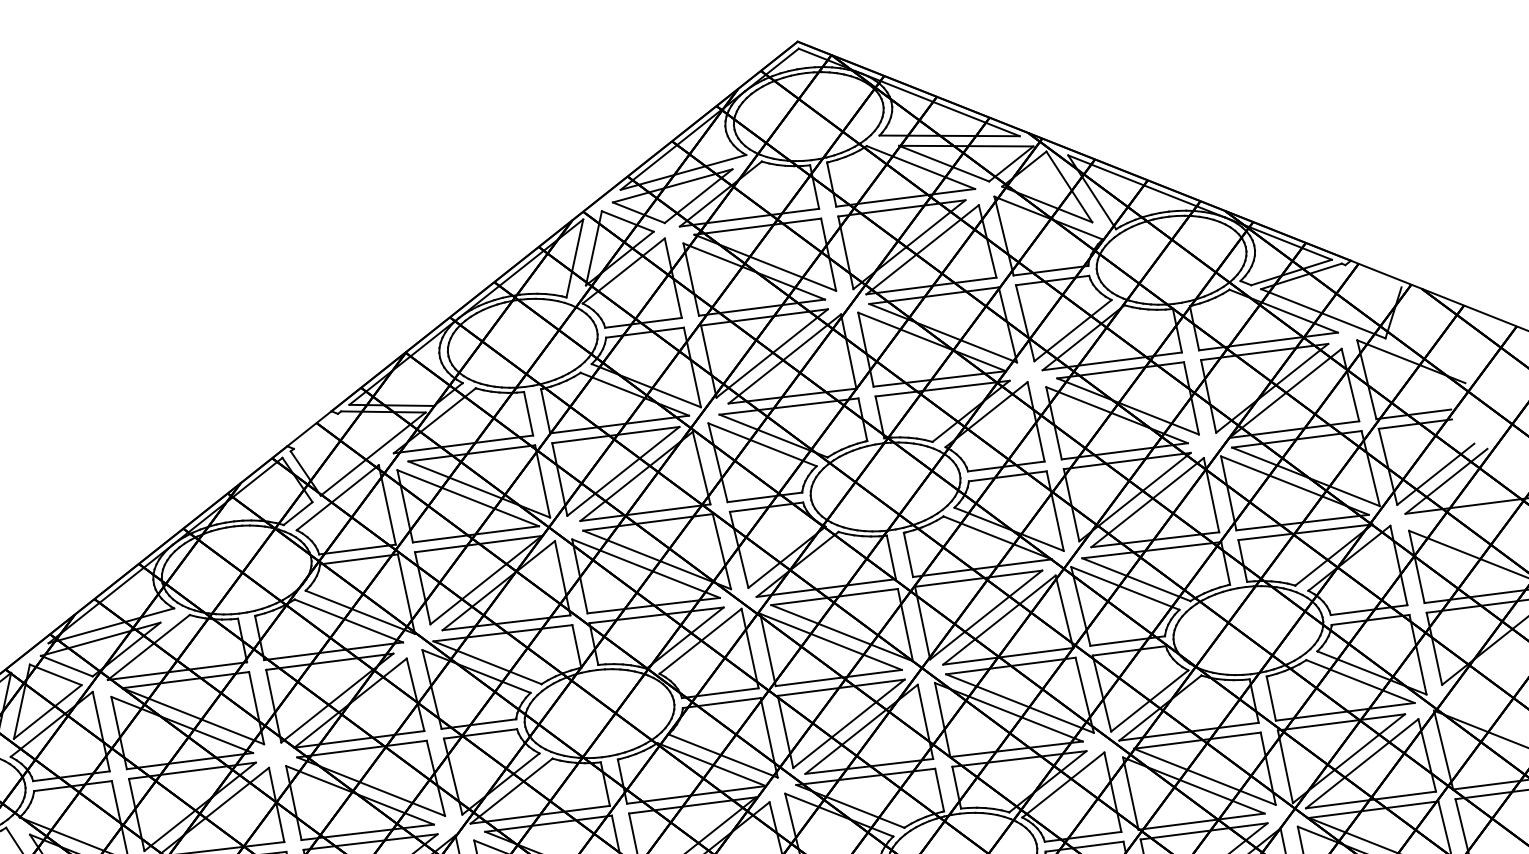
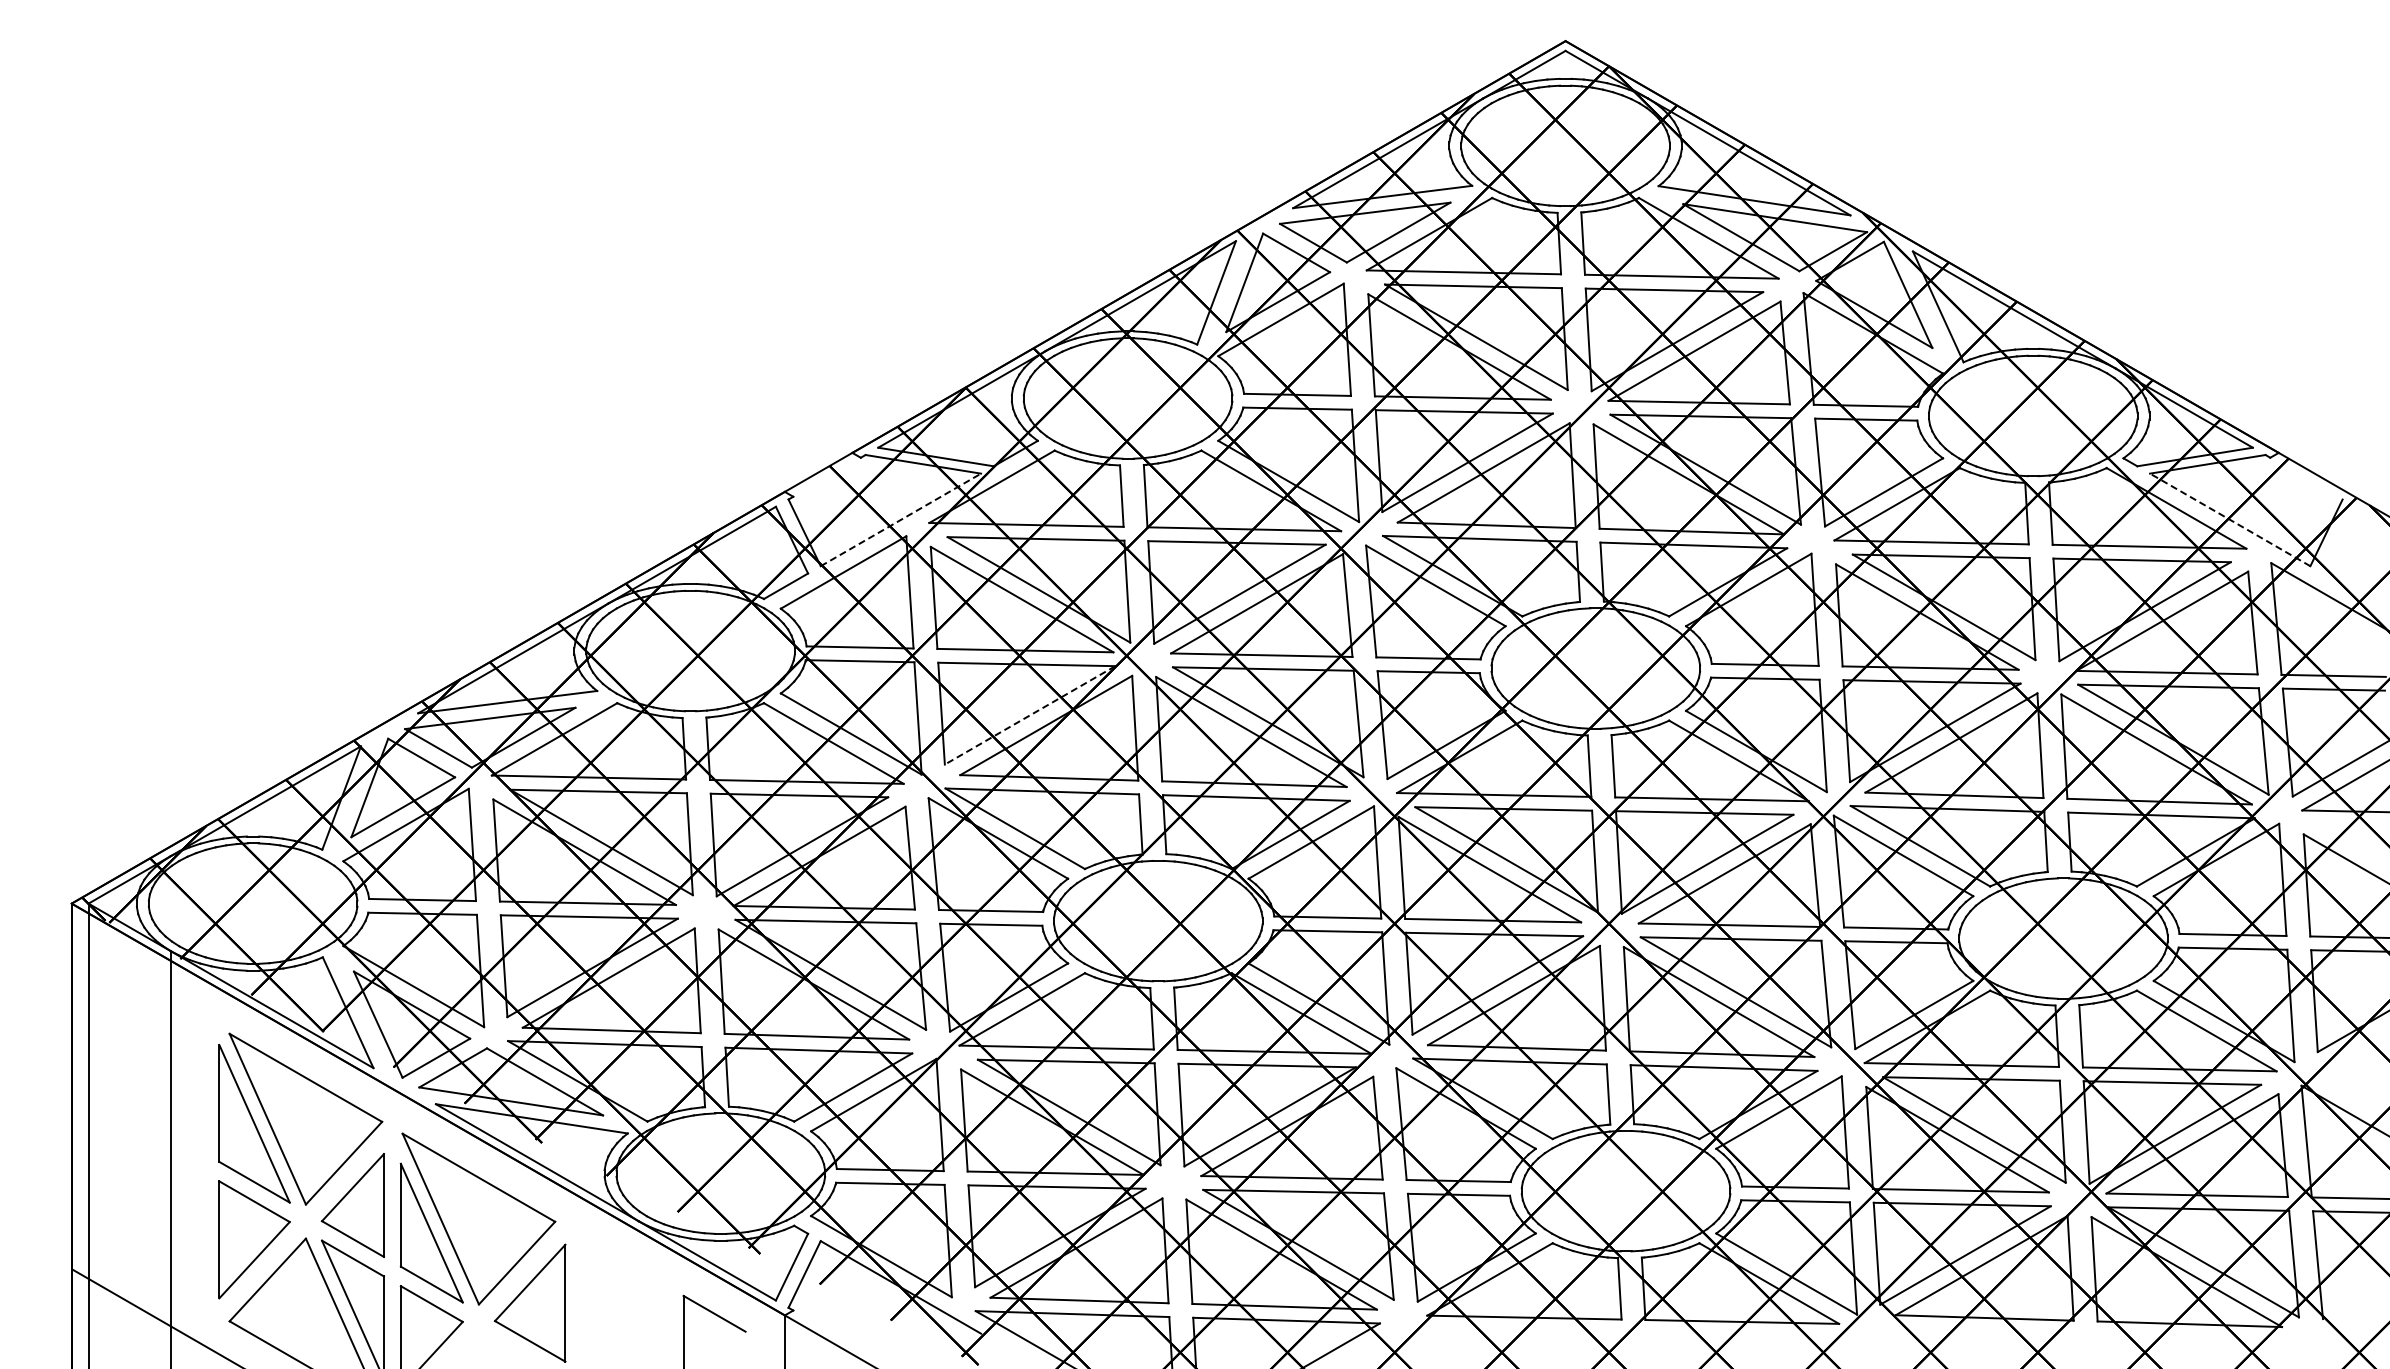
line: (1323, 313) -> (2230, 519), solid -> dashed
line: (372, 453) -> (900, 519), solid -> dashed
line: (485, 580) -> (1029, 715), solid -> dashed

